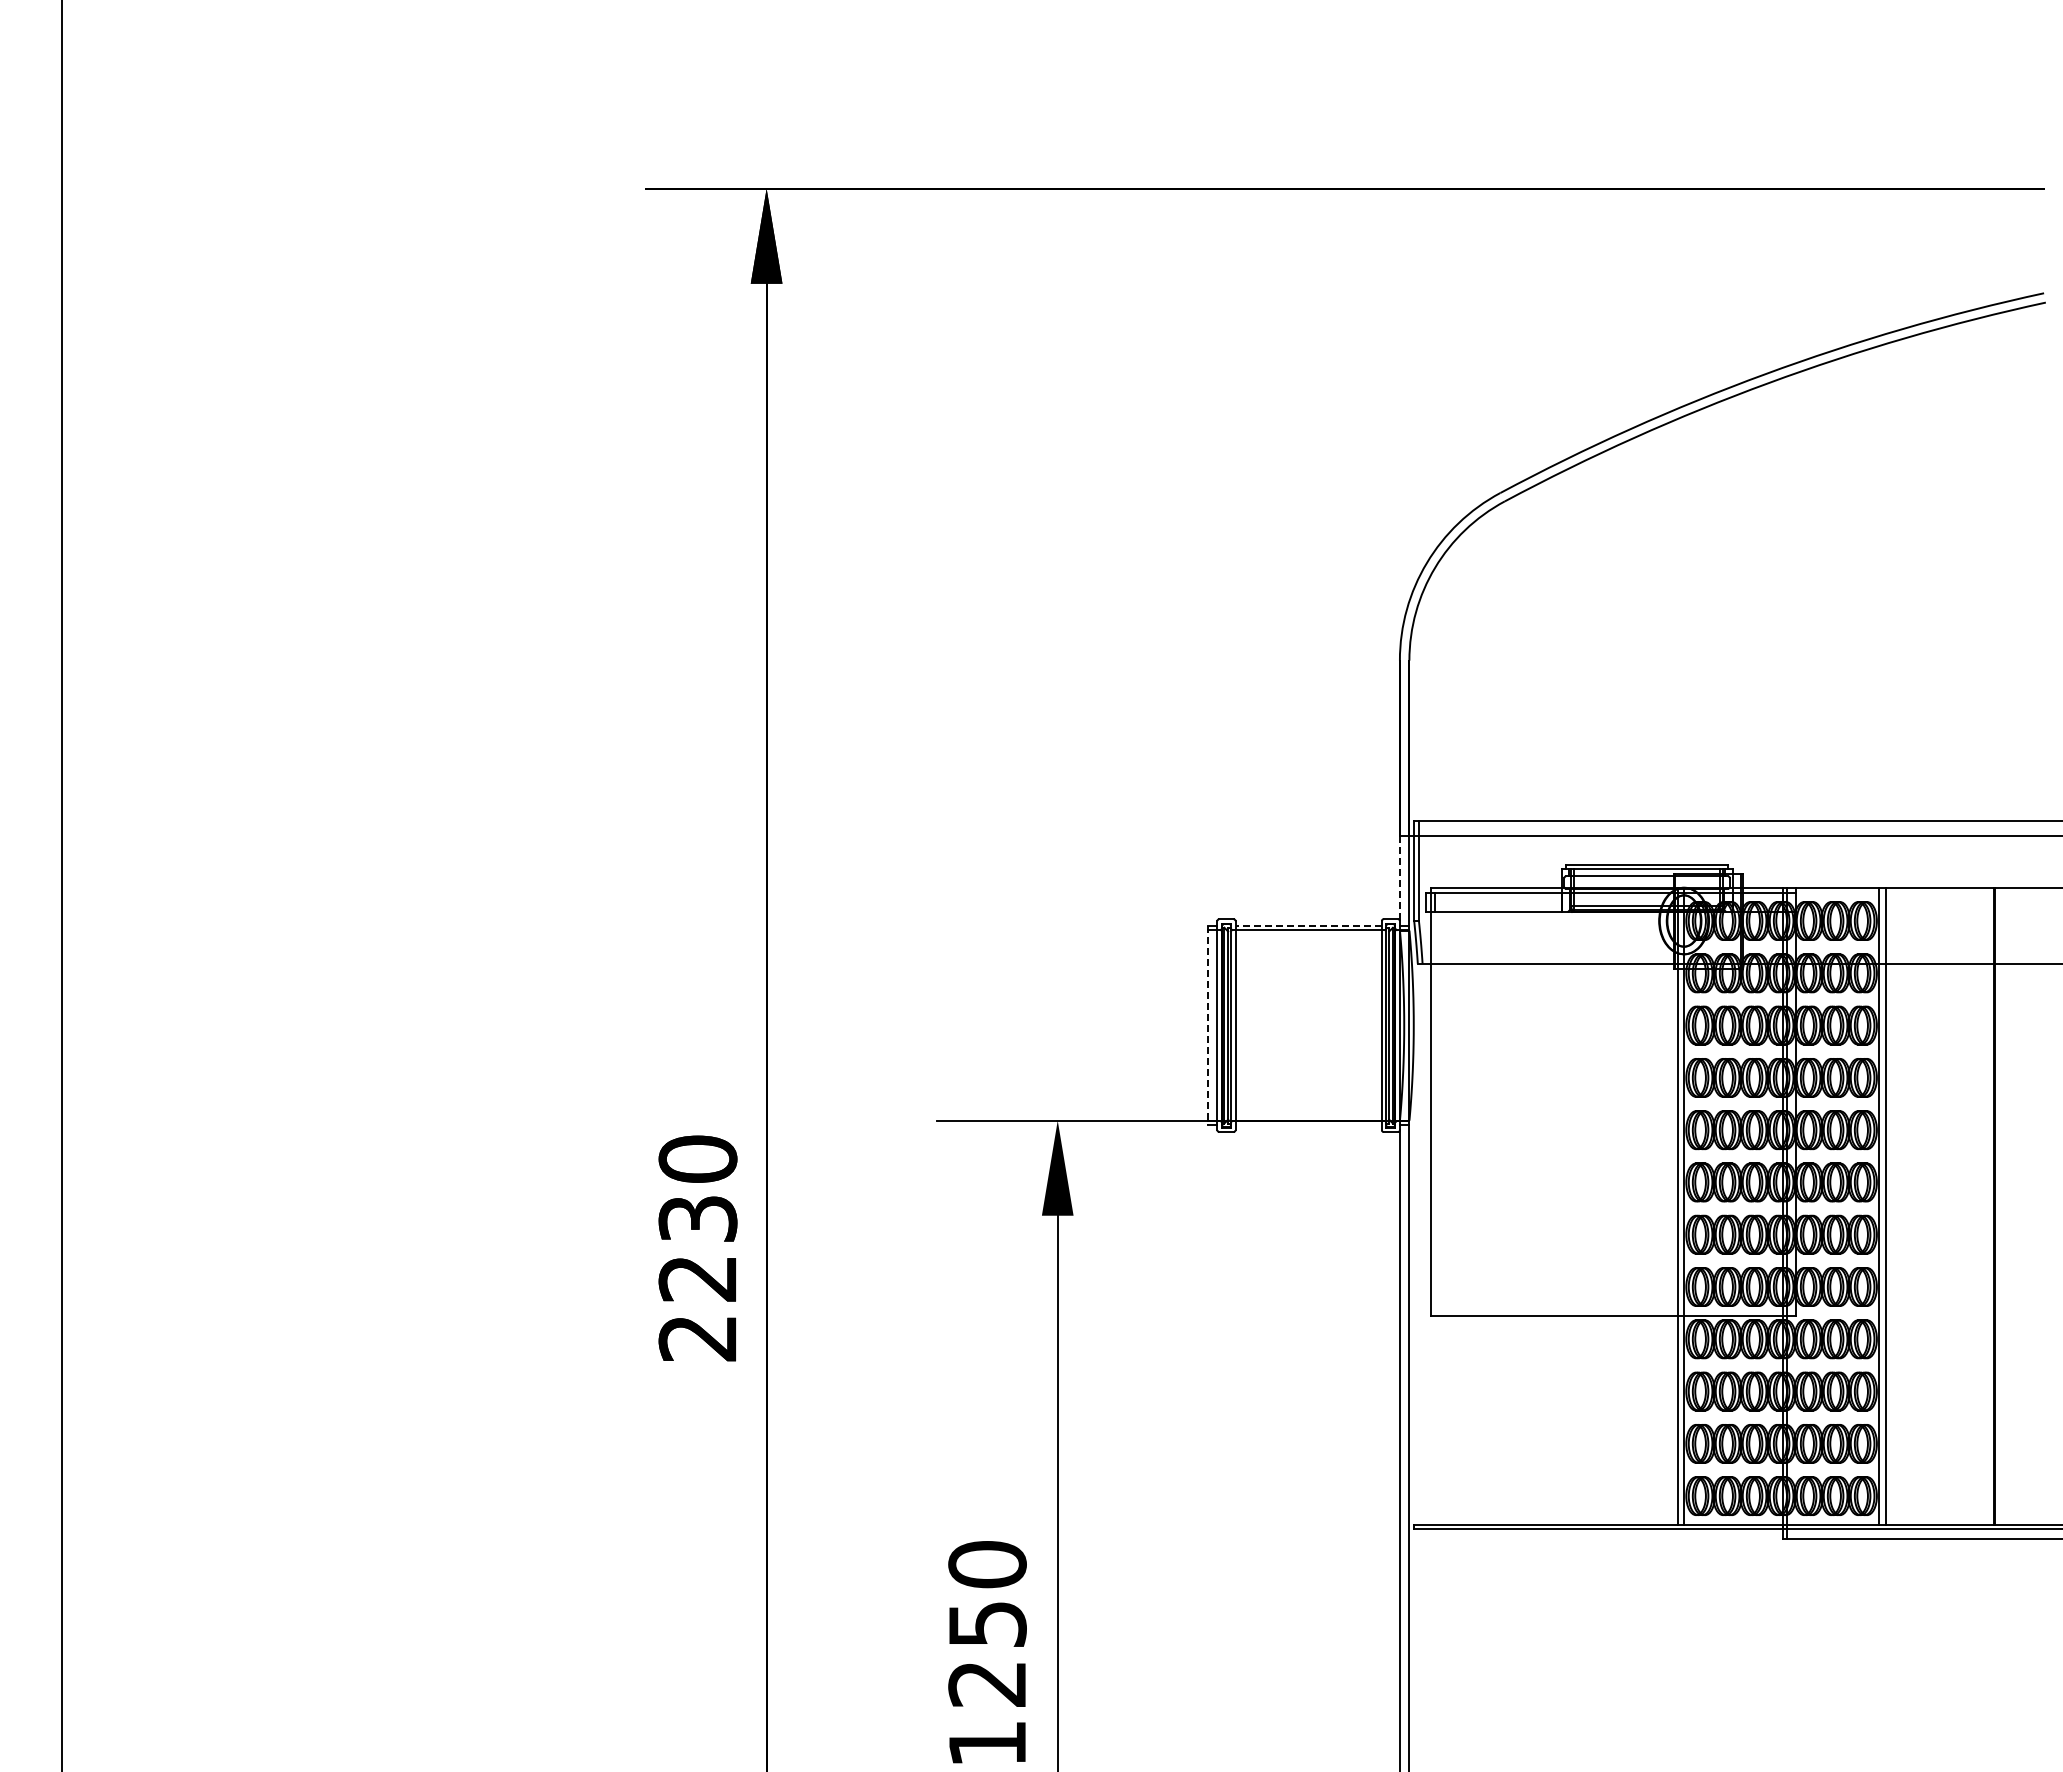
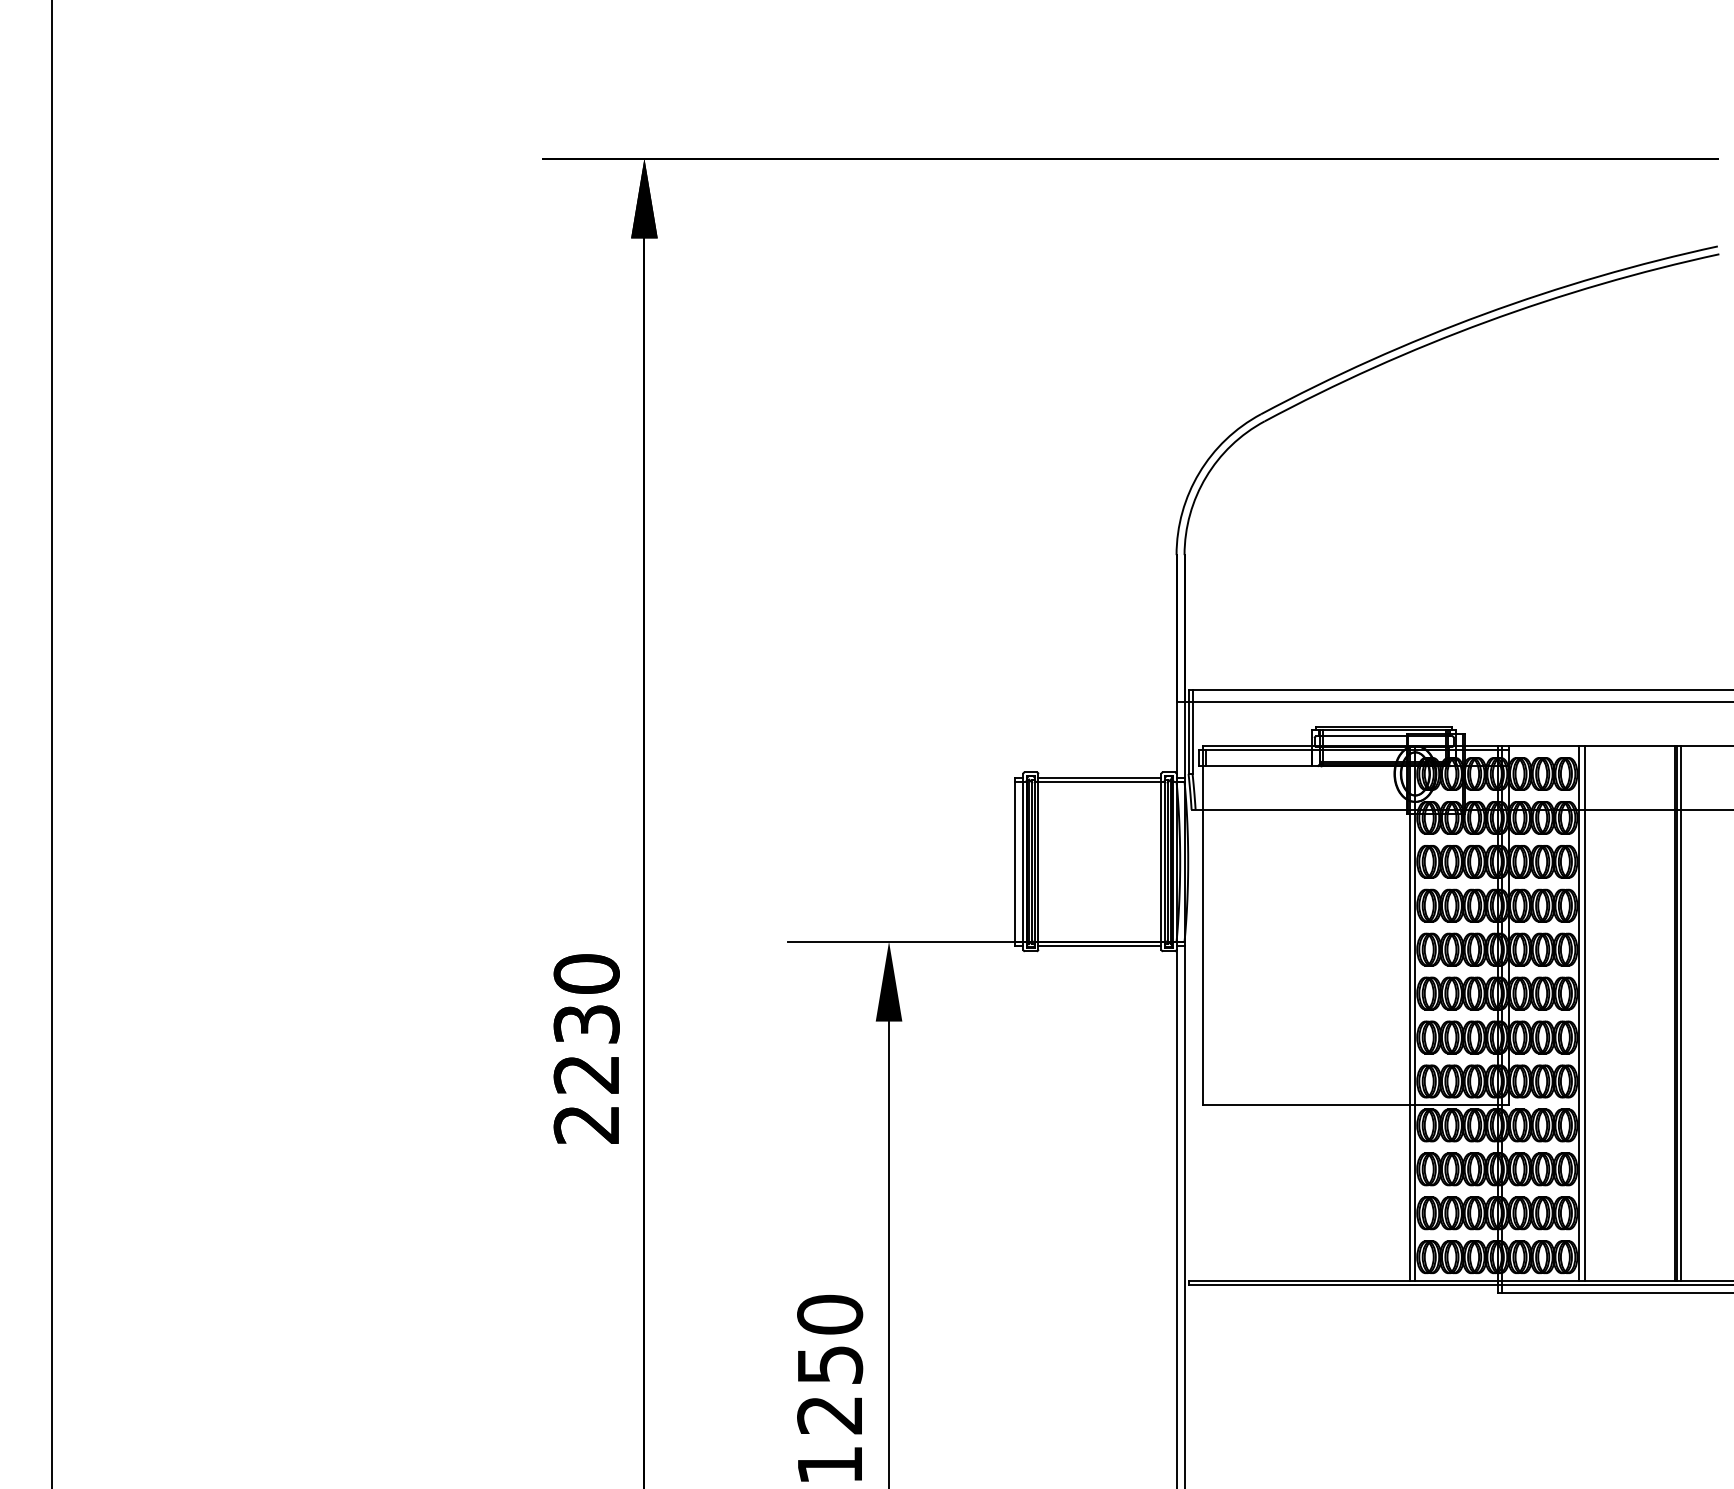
line: (1399, 878) -> (1176, 738), dashed -> solid
line: (1308, 925) -> (1099, 777), dashed -> solid
line: (1207, 1025) -> (1014, 861), dashed -> solid
line: (1308, 1125) -> (1099, 945), added
line: (2000, 1205) -> (1681, 1012), added

